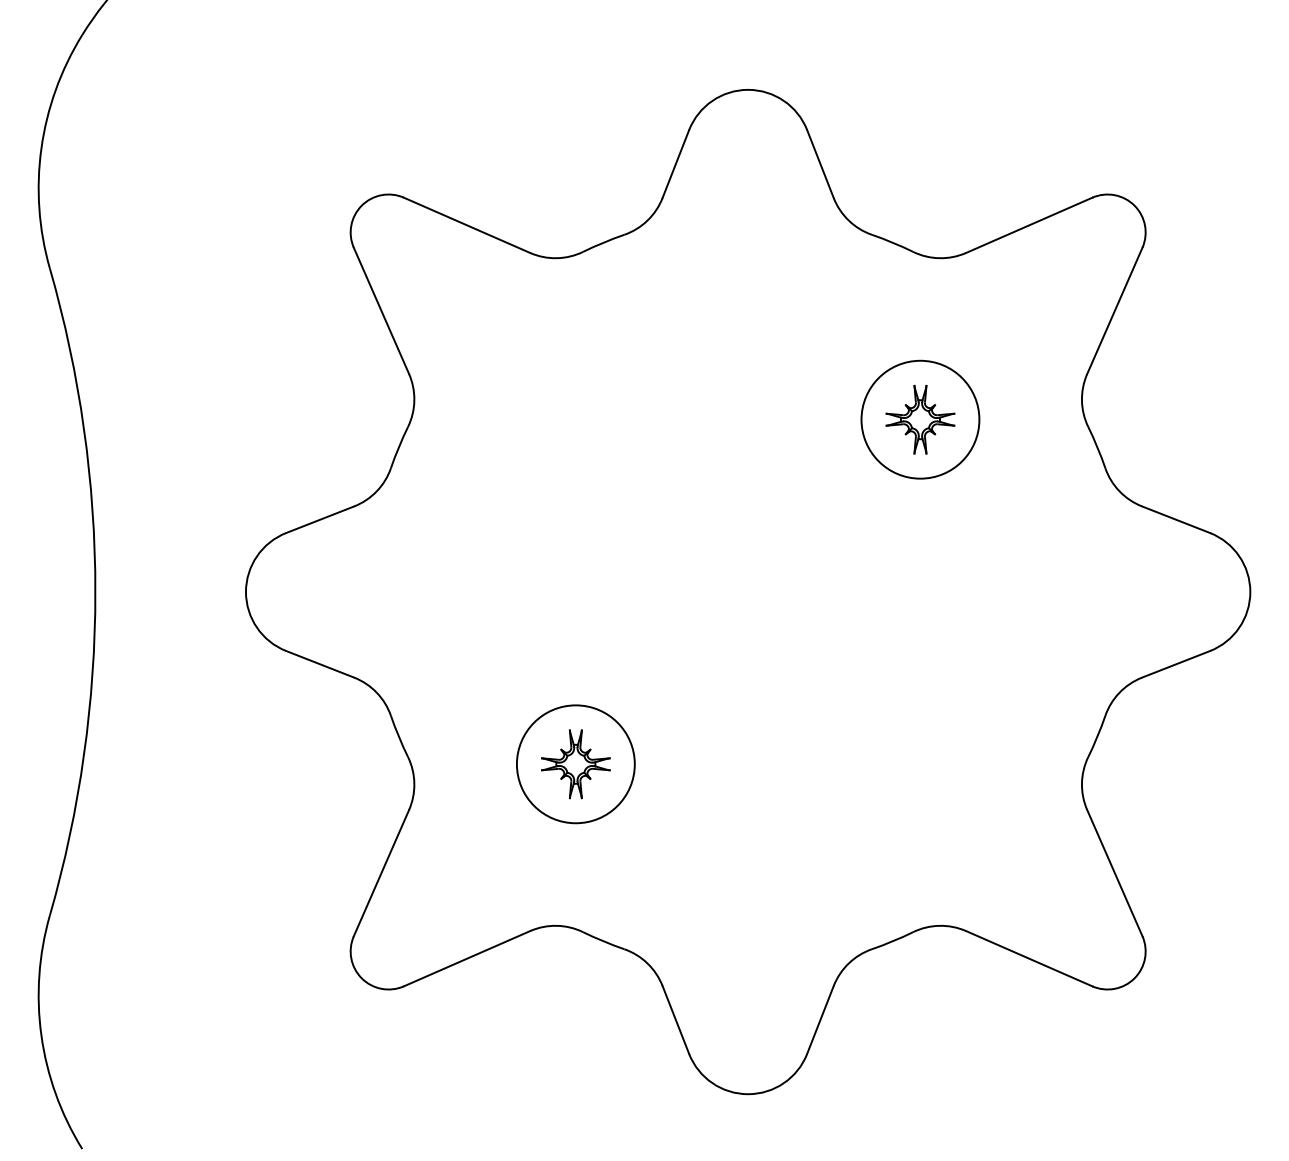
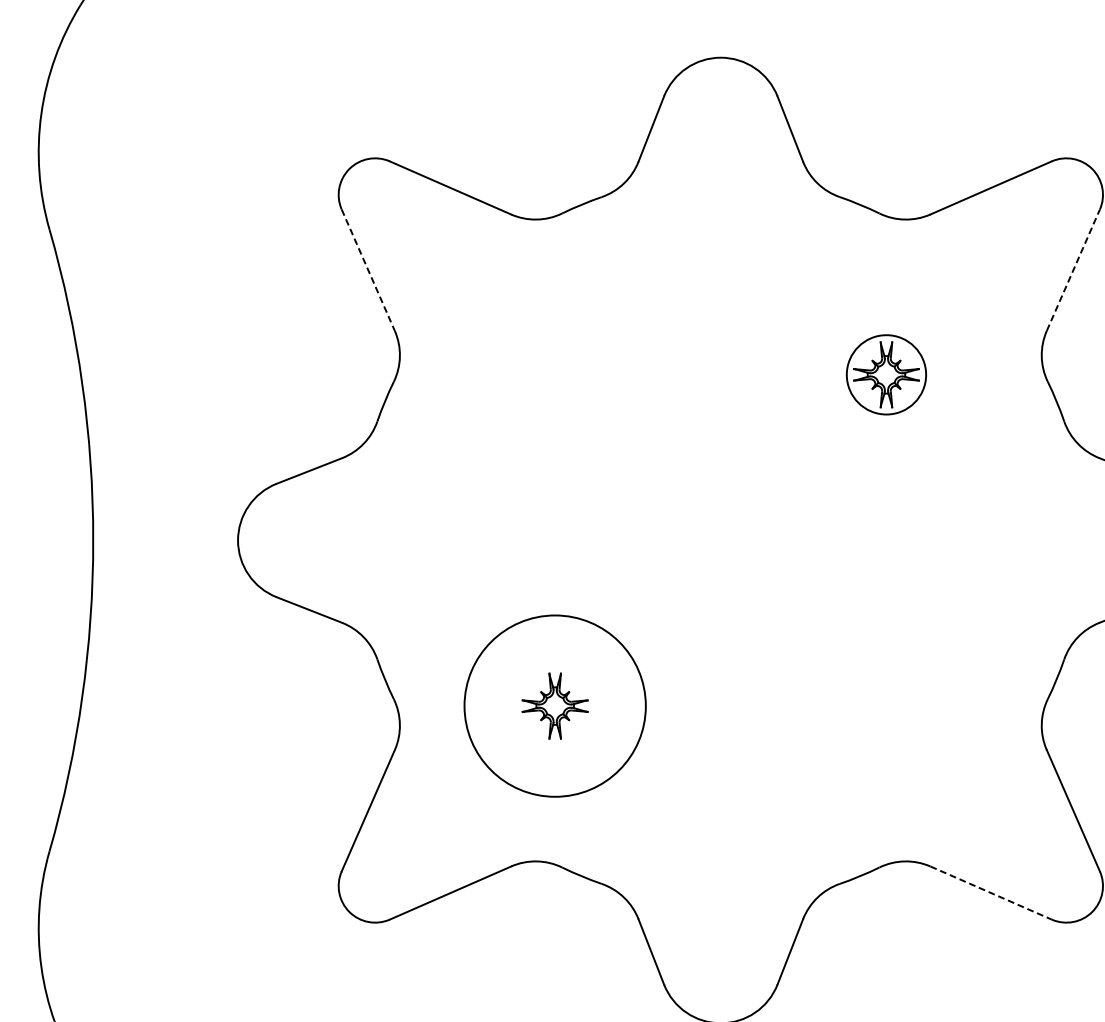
line: (381, 310) -> (368, 269), solid -> dashed
line: (1114, 310) -> (1073, 269), solid -> dashed
circle: (920, 419) -> (886, 374), size x0.7
circle: (575, 764) -> (554, 706), size x1.6
line: (1029, 958) -> (991, 892), solid -> dashed

